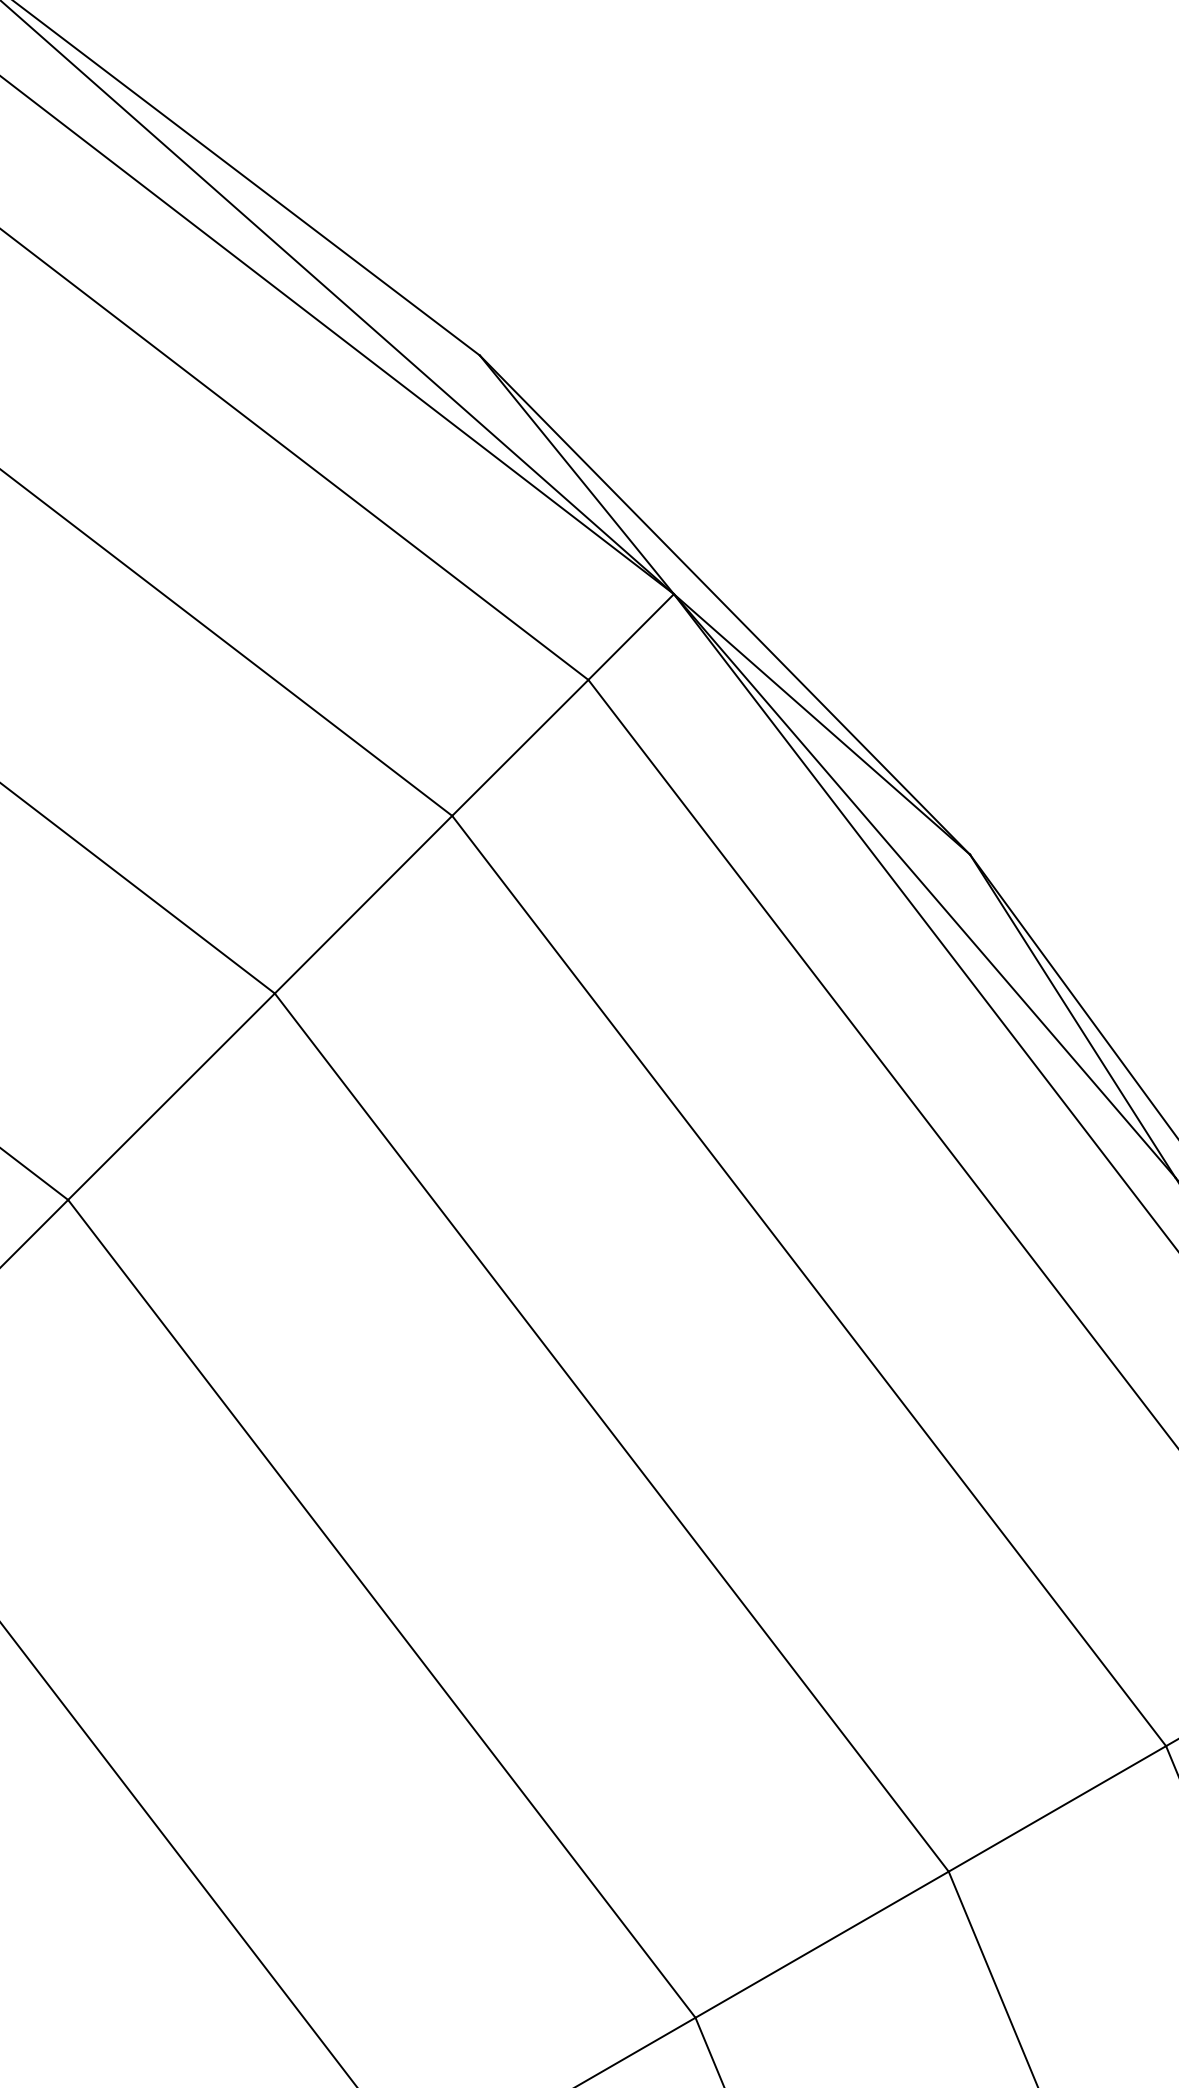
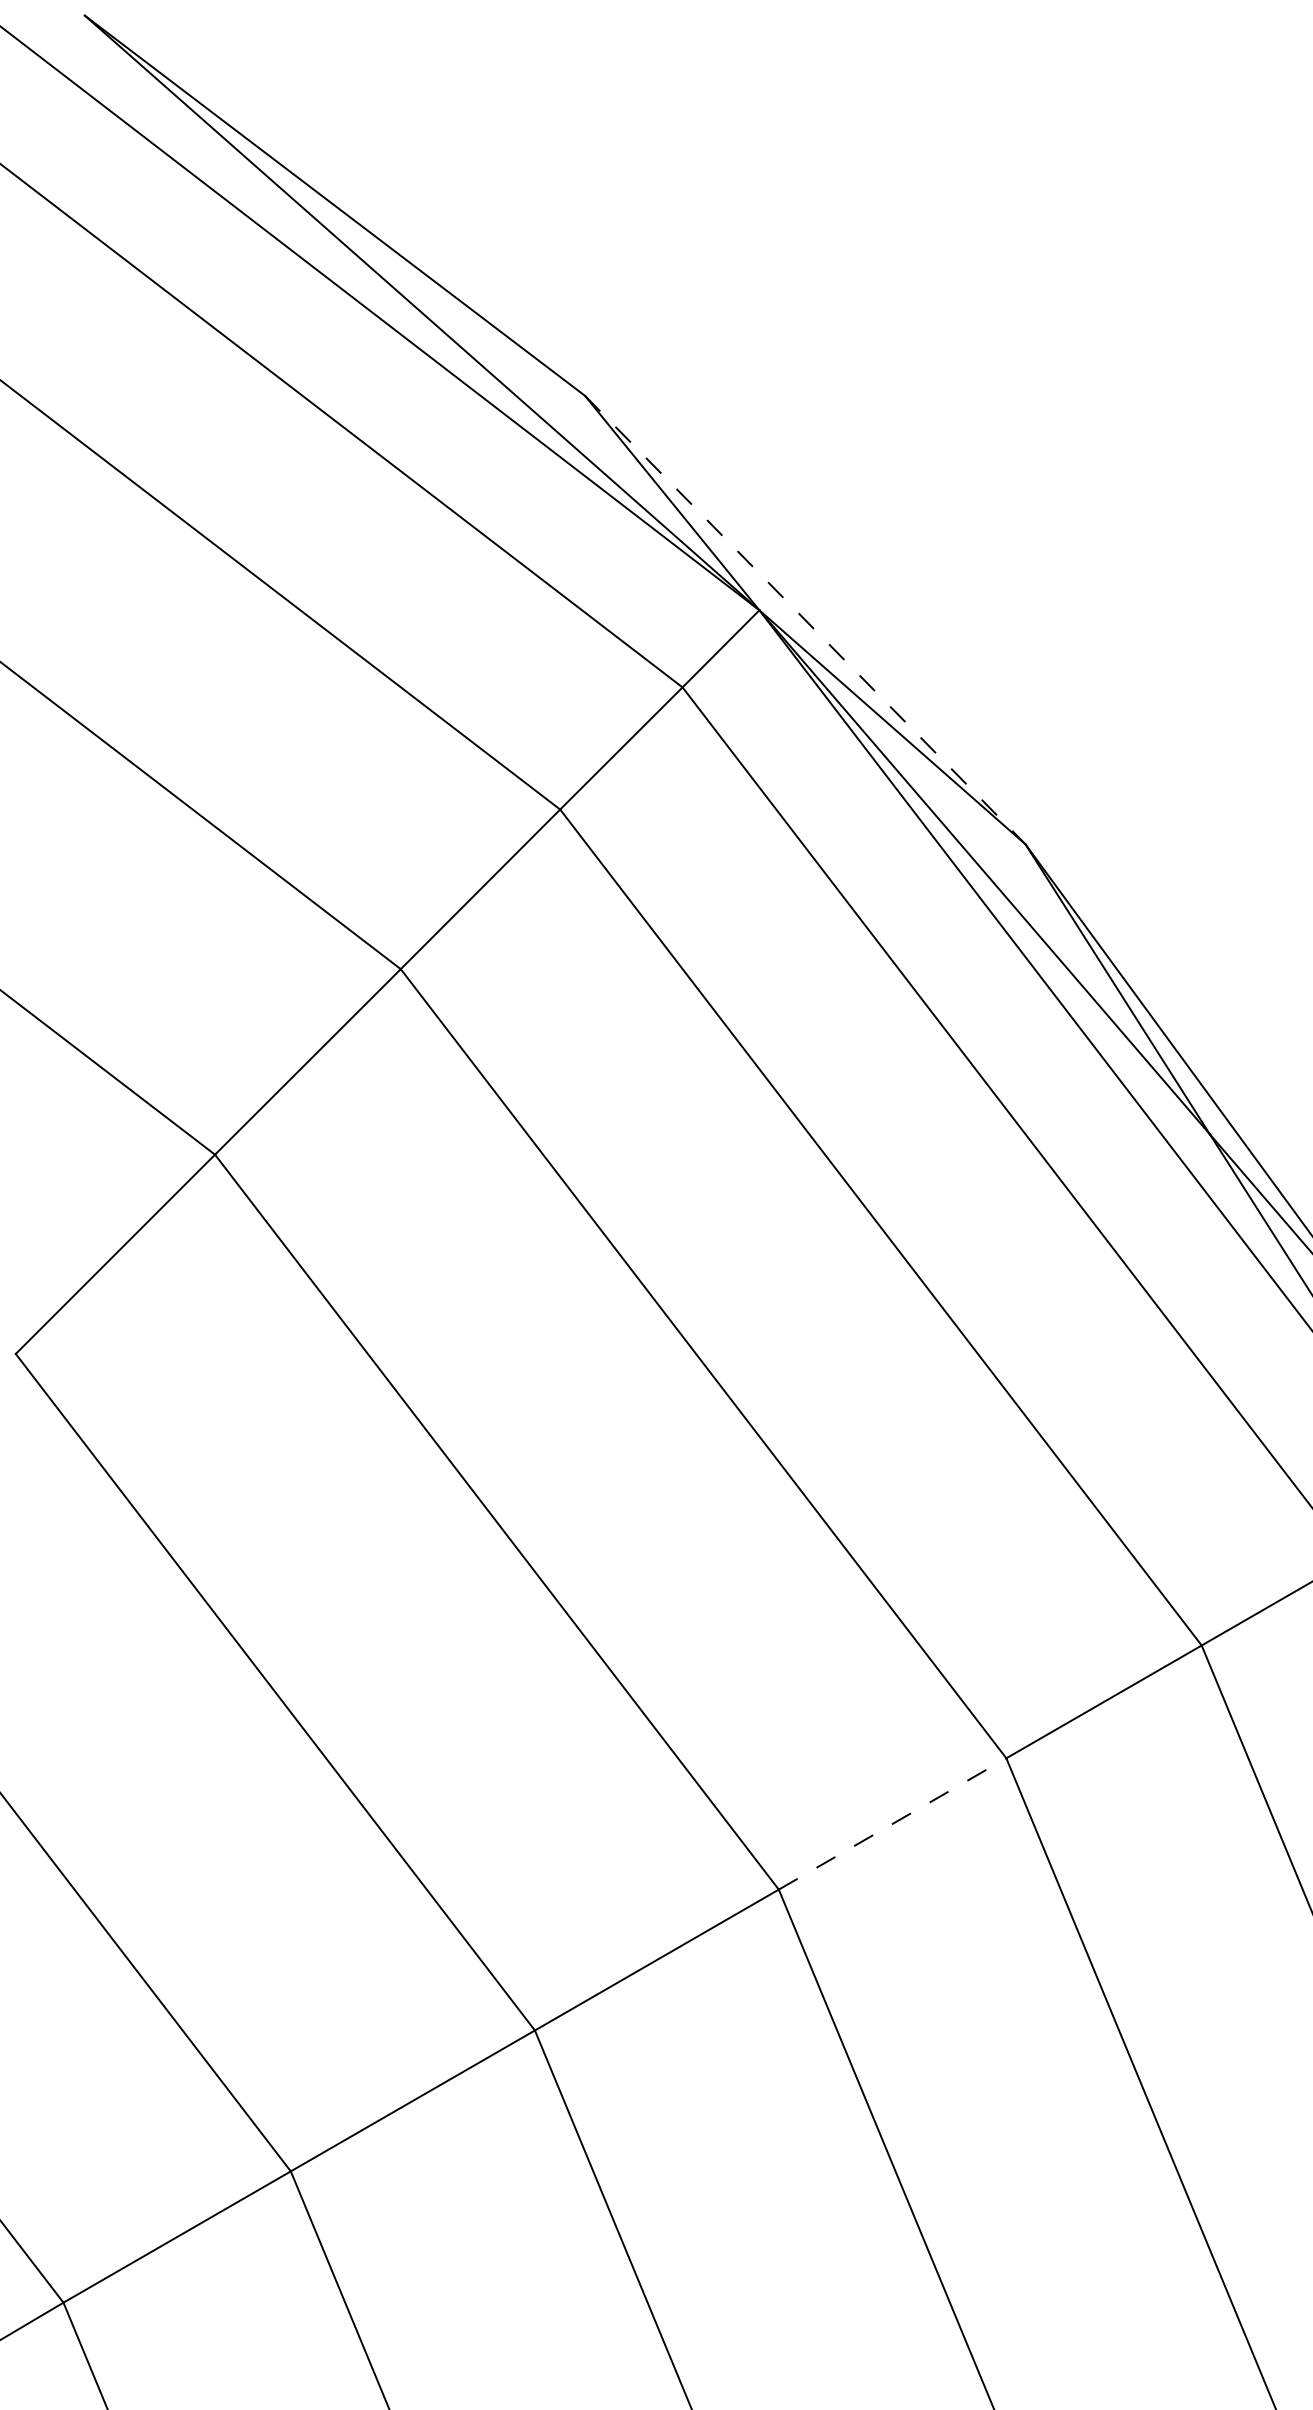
line: (725, 605) -> (805, 620), solid -> dashed
line: (823, 1944) -> (893, 1823), solid -> dashed

